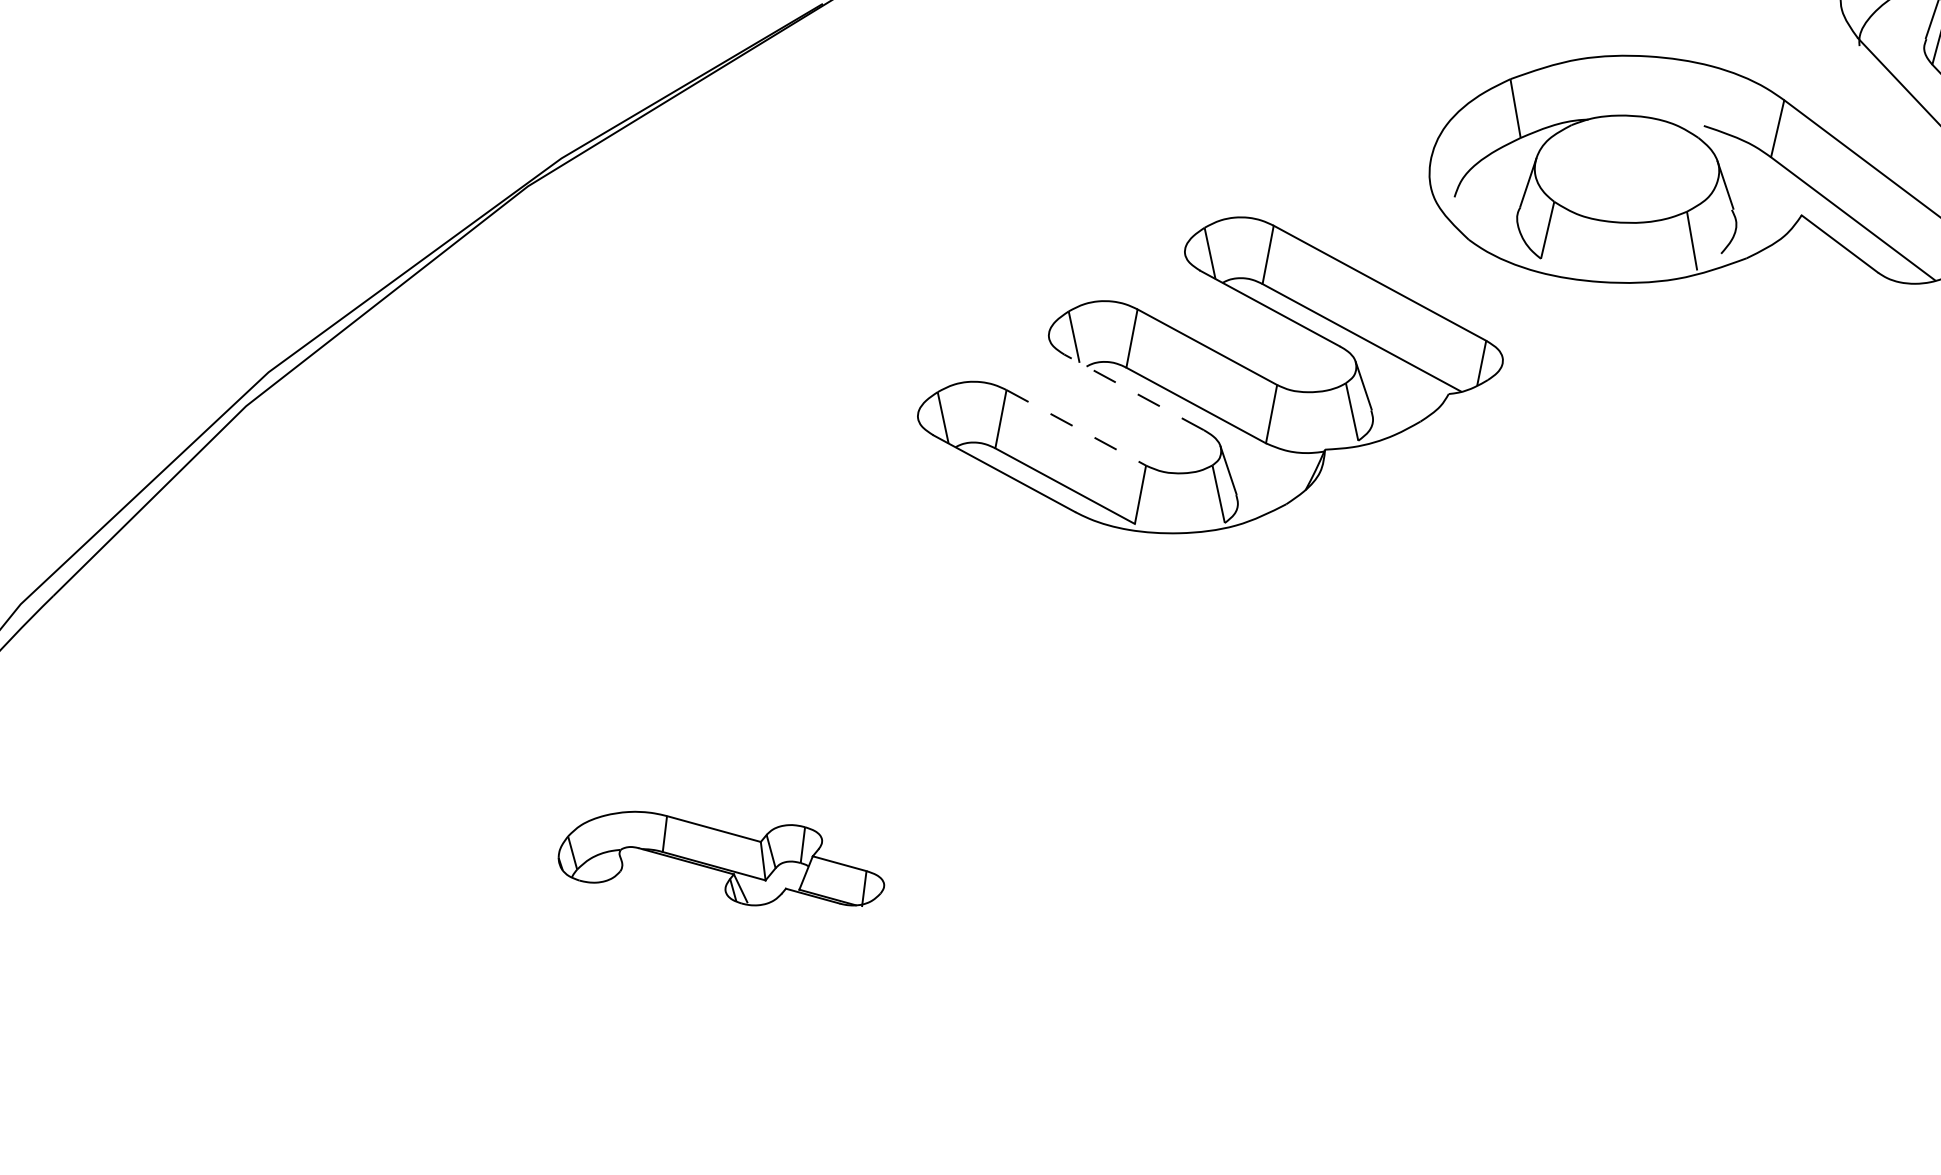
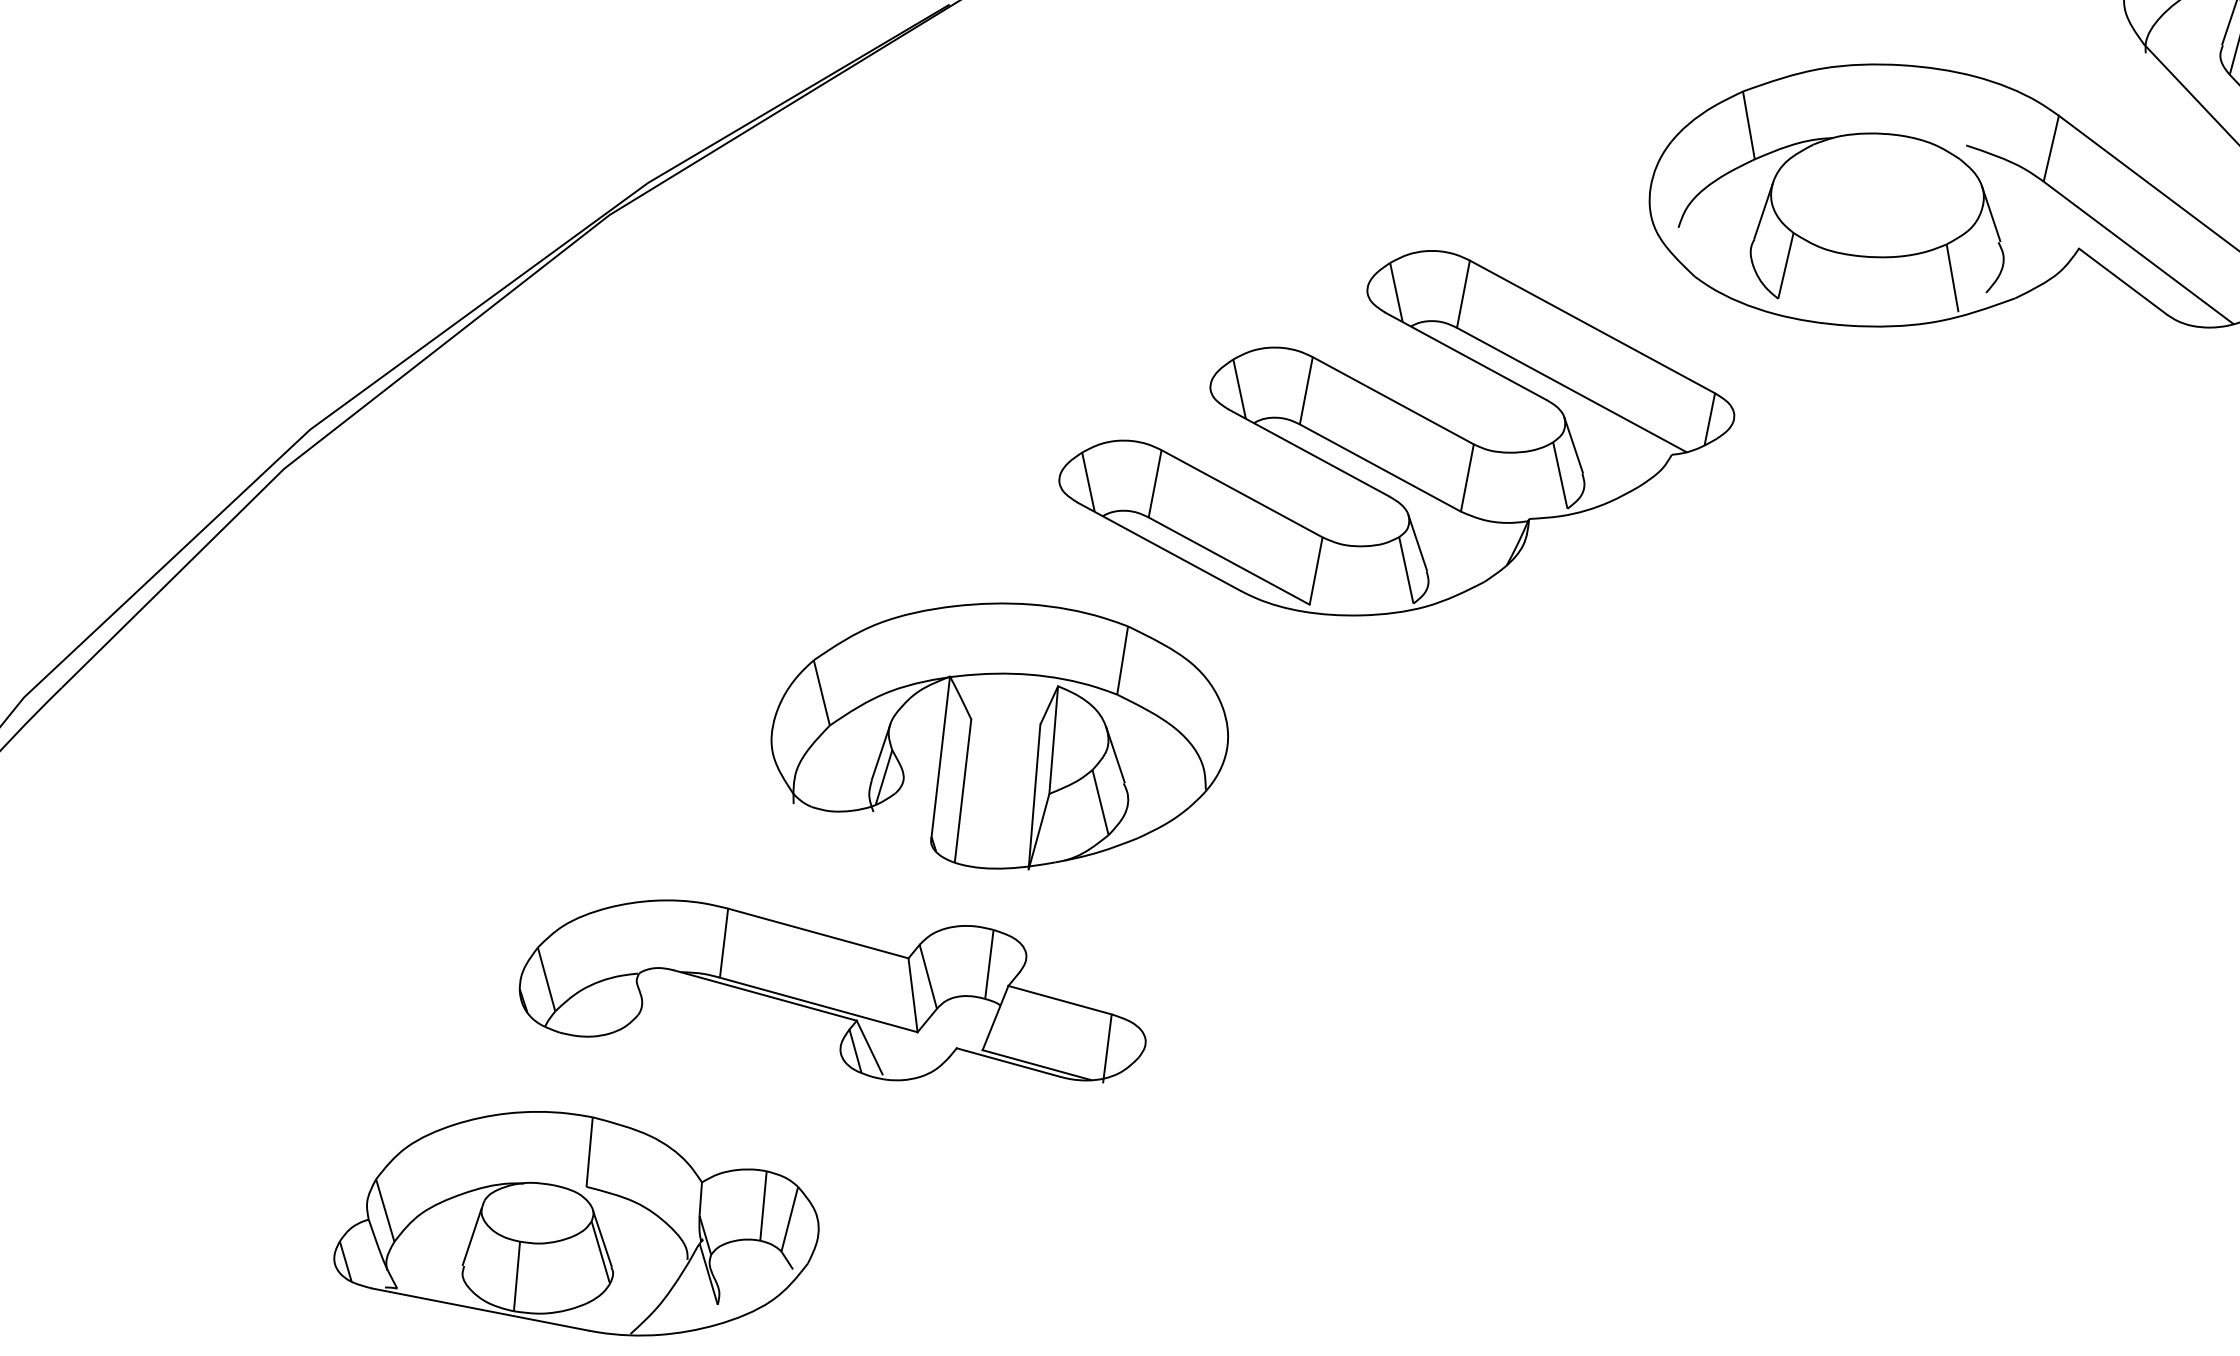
line: (1133, 392) -> (1308, 452), dashed -> solid
line: (1076, 427) -> (1242, 493), dashed -> solid
part: (866, 638) -> (999, 736), added
part: (721, 859) -> (832, 991), size x1.67
part: (499, 1060) -> (576, 1223), added

